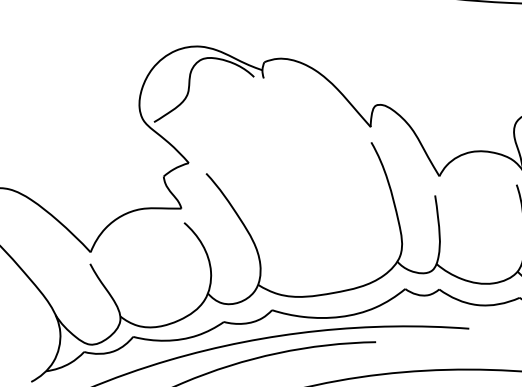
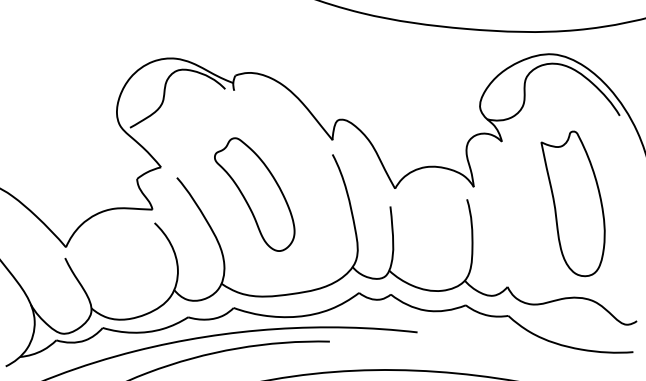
part: (289, 188) -> (254, 194), added

